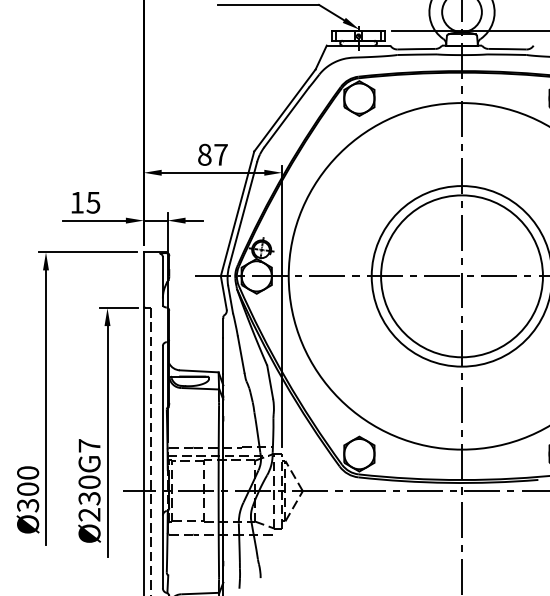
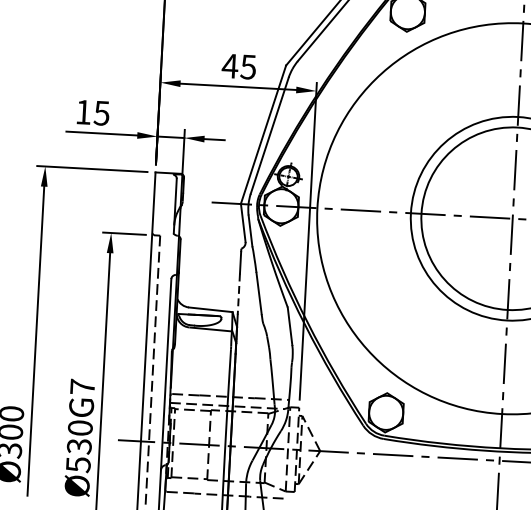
text: (212, 154) -> (238, 66), 87 -> 45
line: (223, 356) -> (239, 294), solid -> dashed
text: (89, 514) -> (78, 464), Ø230G7 -> Ø530G7

